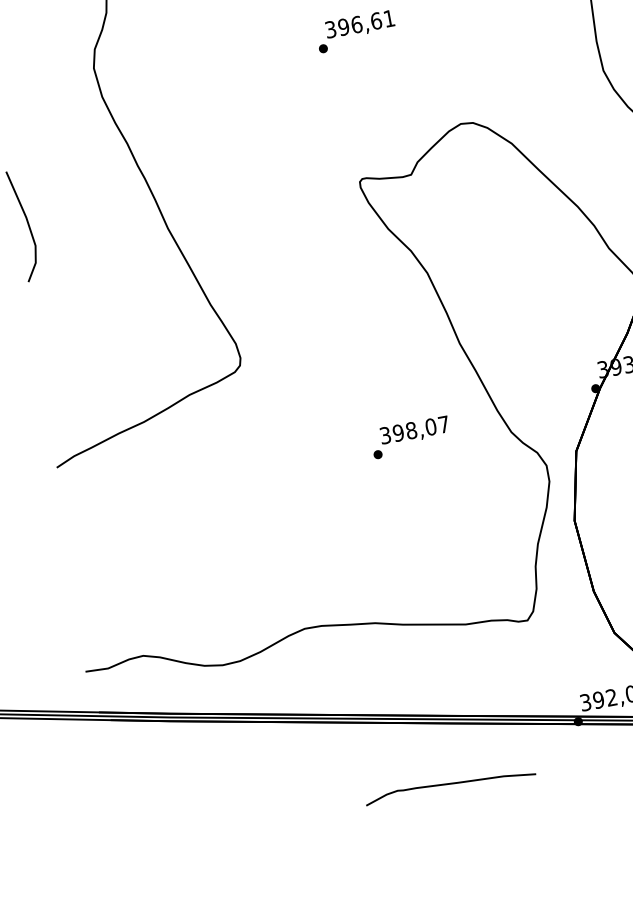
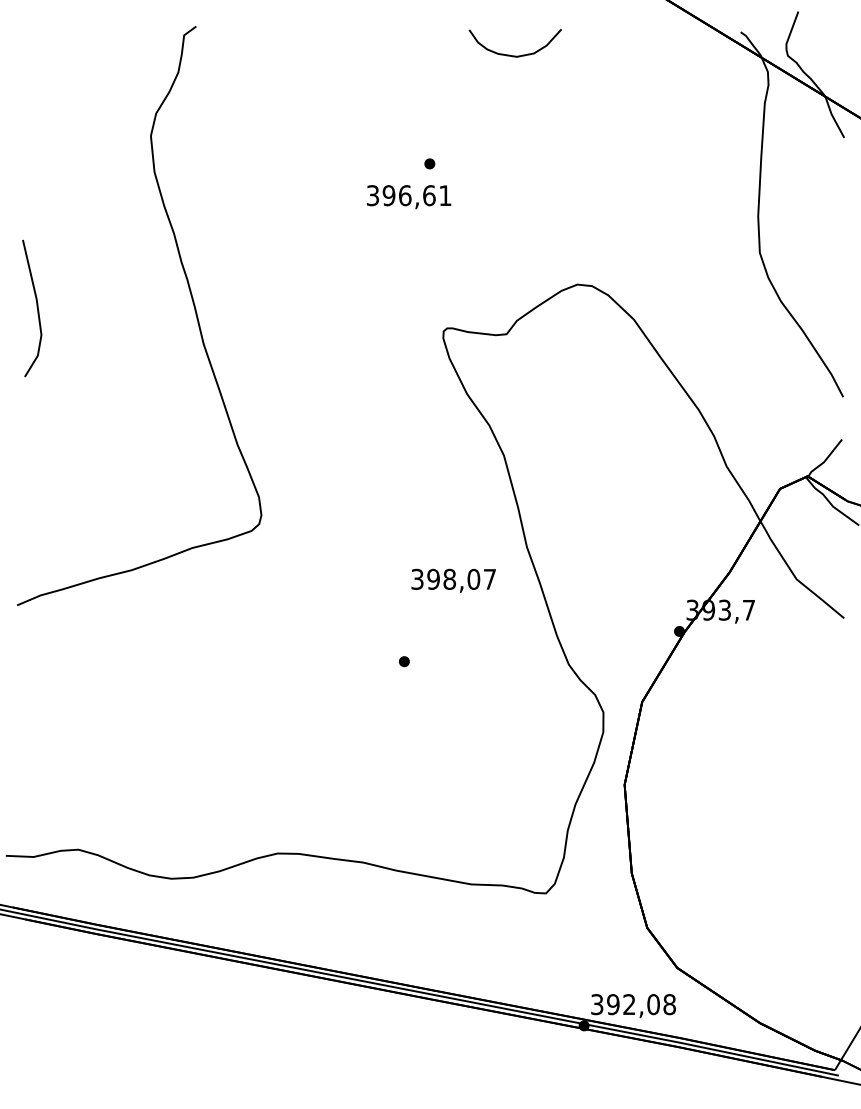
text: (360, 25) -> (409, 197), moved
text: (414, 430) -> (453, 580), moved
part: (450, 785) -> (416, 1073), removed

